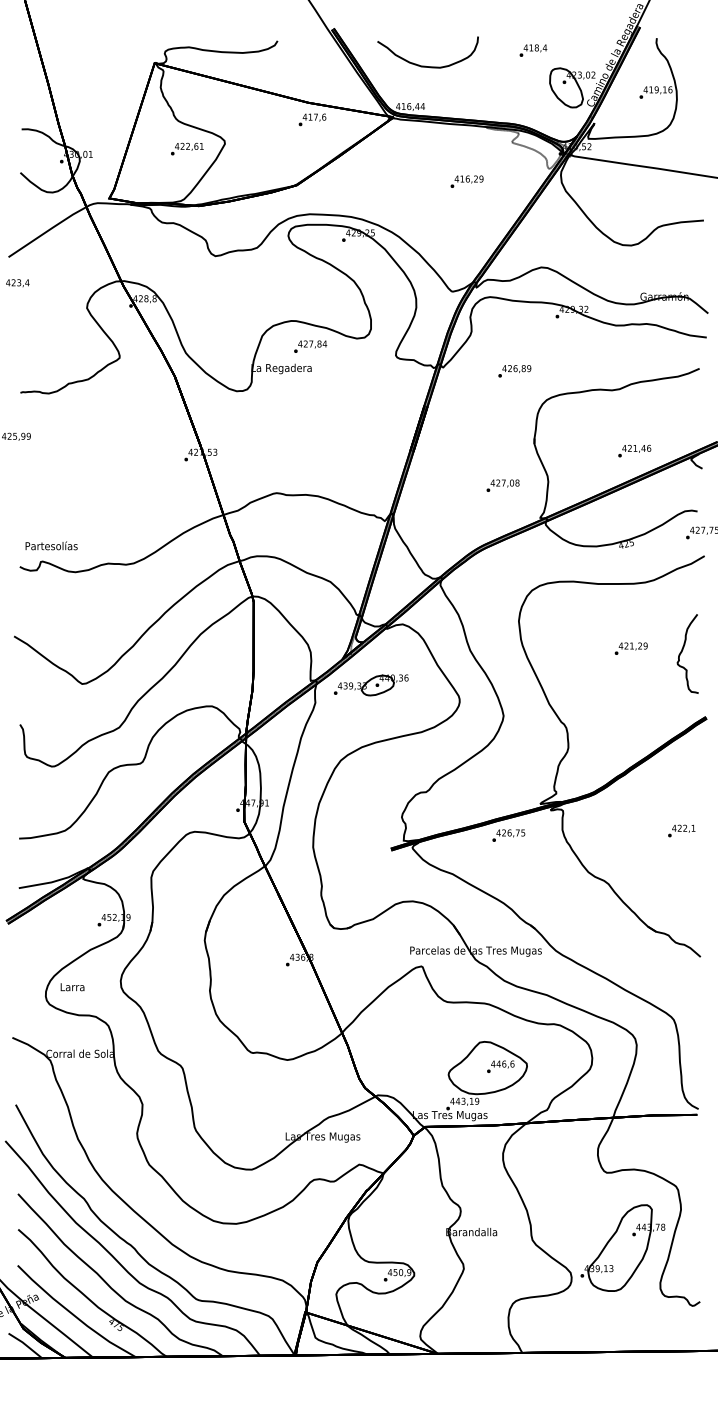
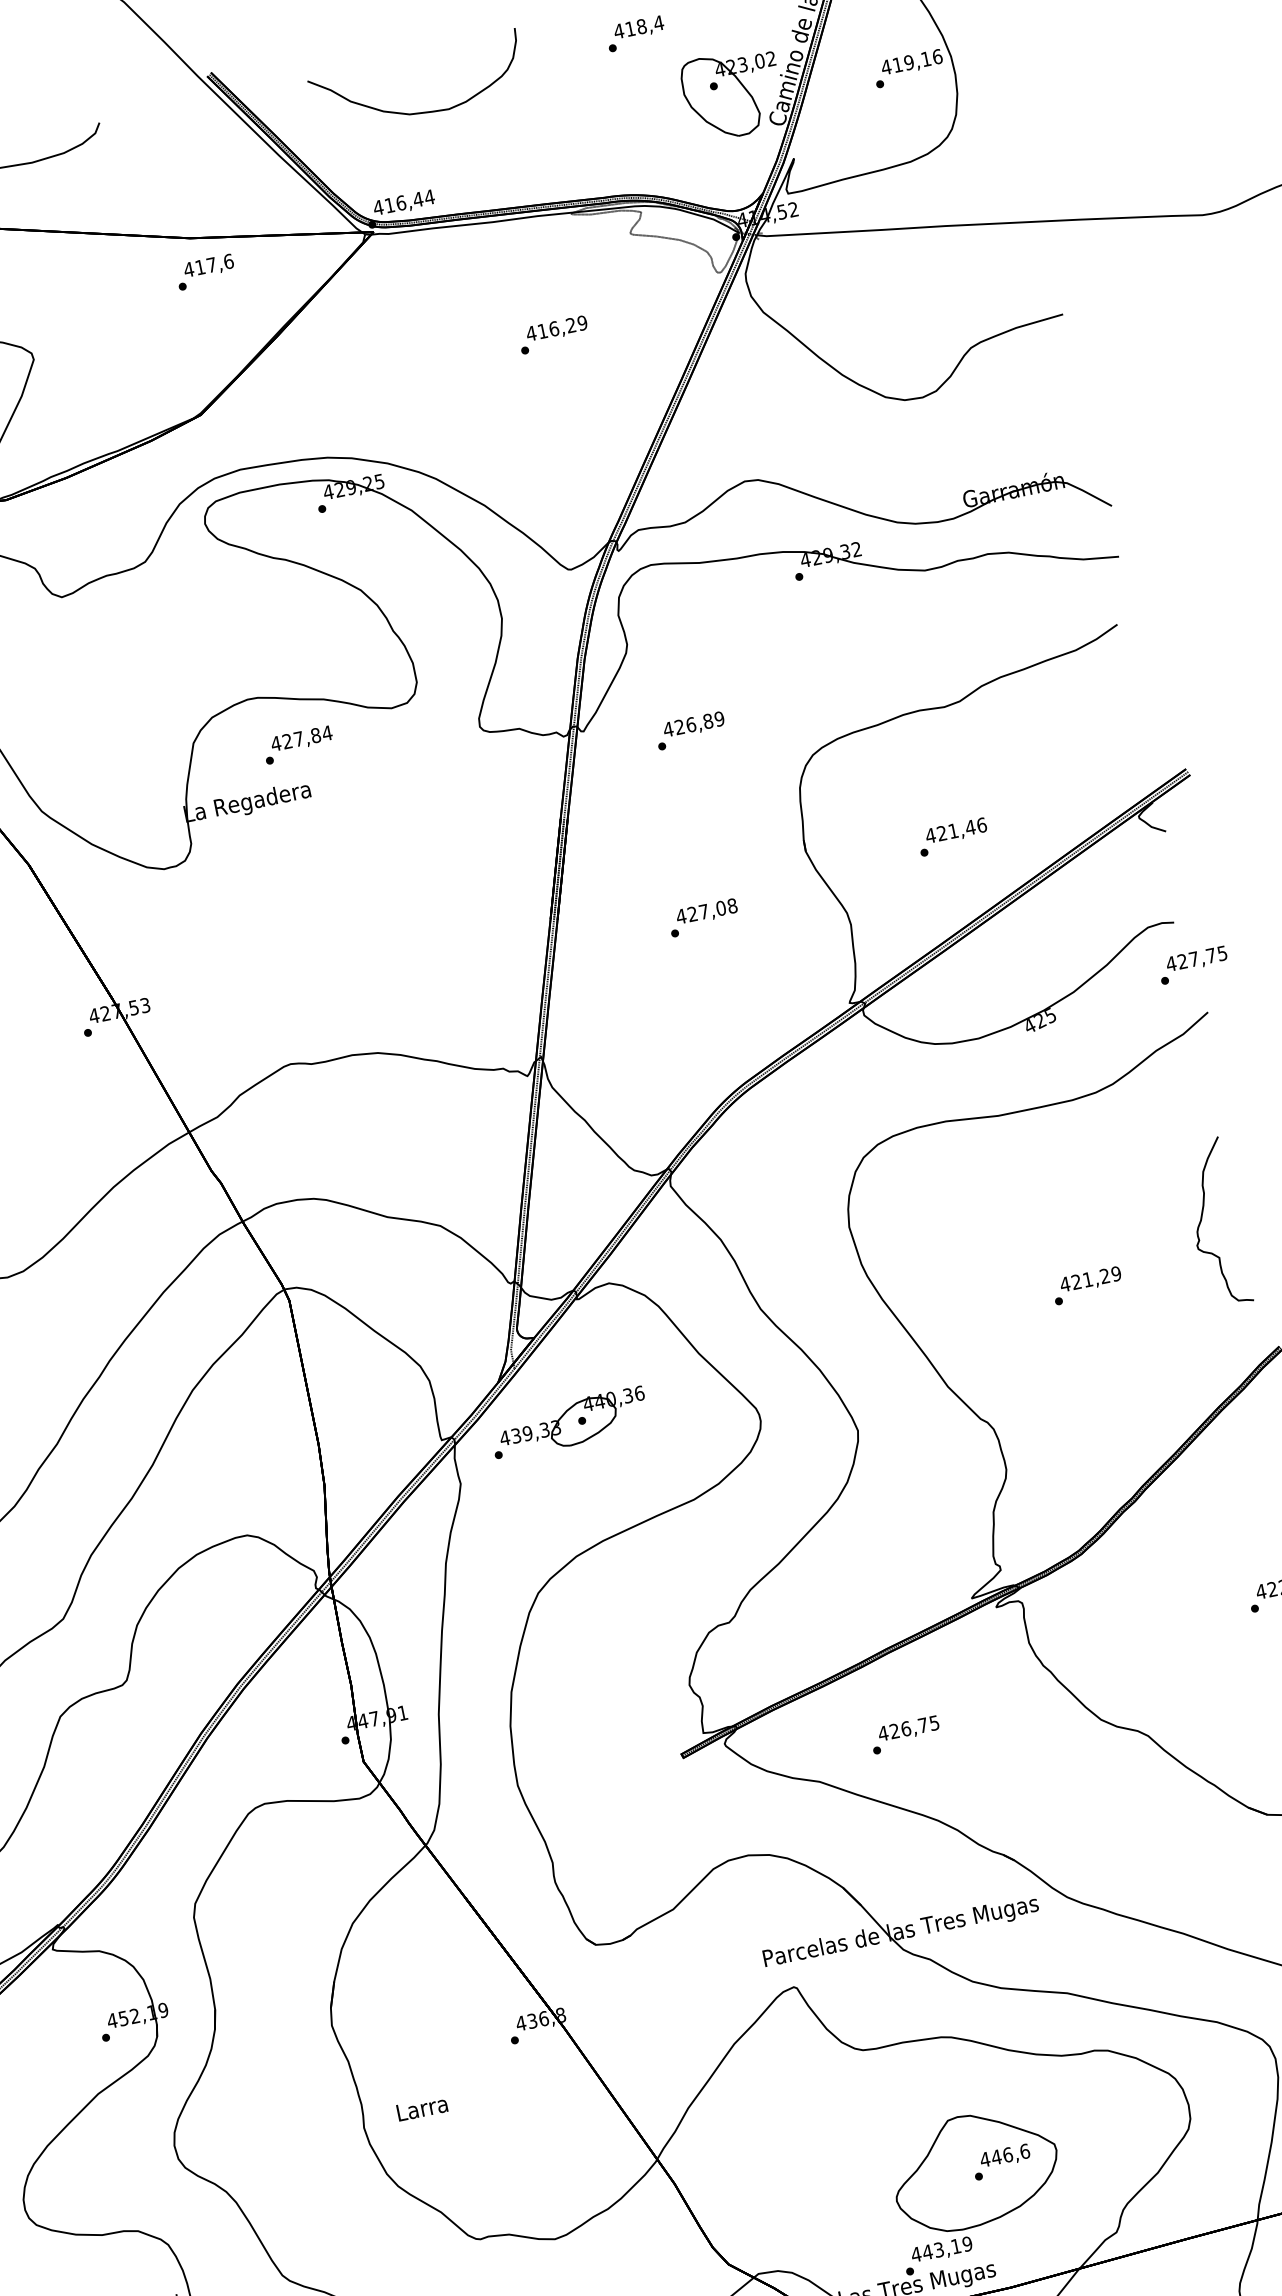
text: (514, 371) -> (690, 731), moved
text: (634, 450) -> (952, 835), moved
text: (502, 485) -> (702, 917), moved
text: (630, 648) -> (1085, 1285), moved
text: (508, 835) -> (904, 1734), moved
text: (72, 987) -> (422, 2109), moved

